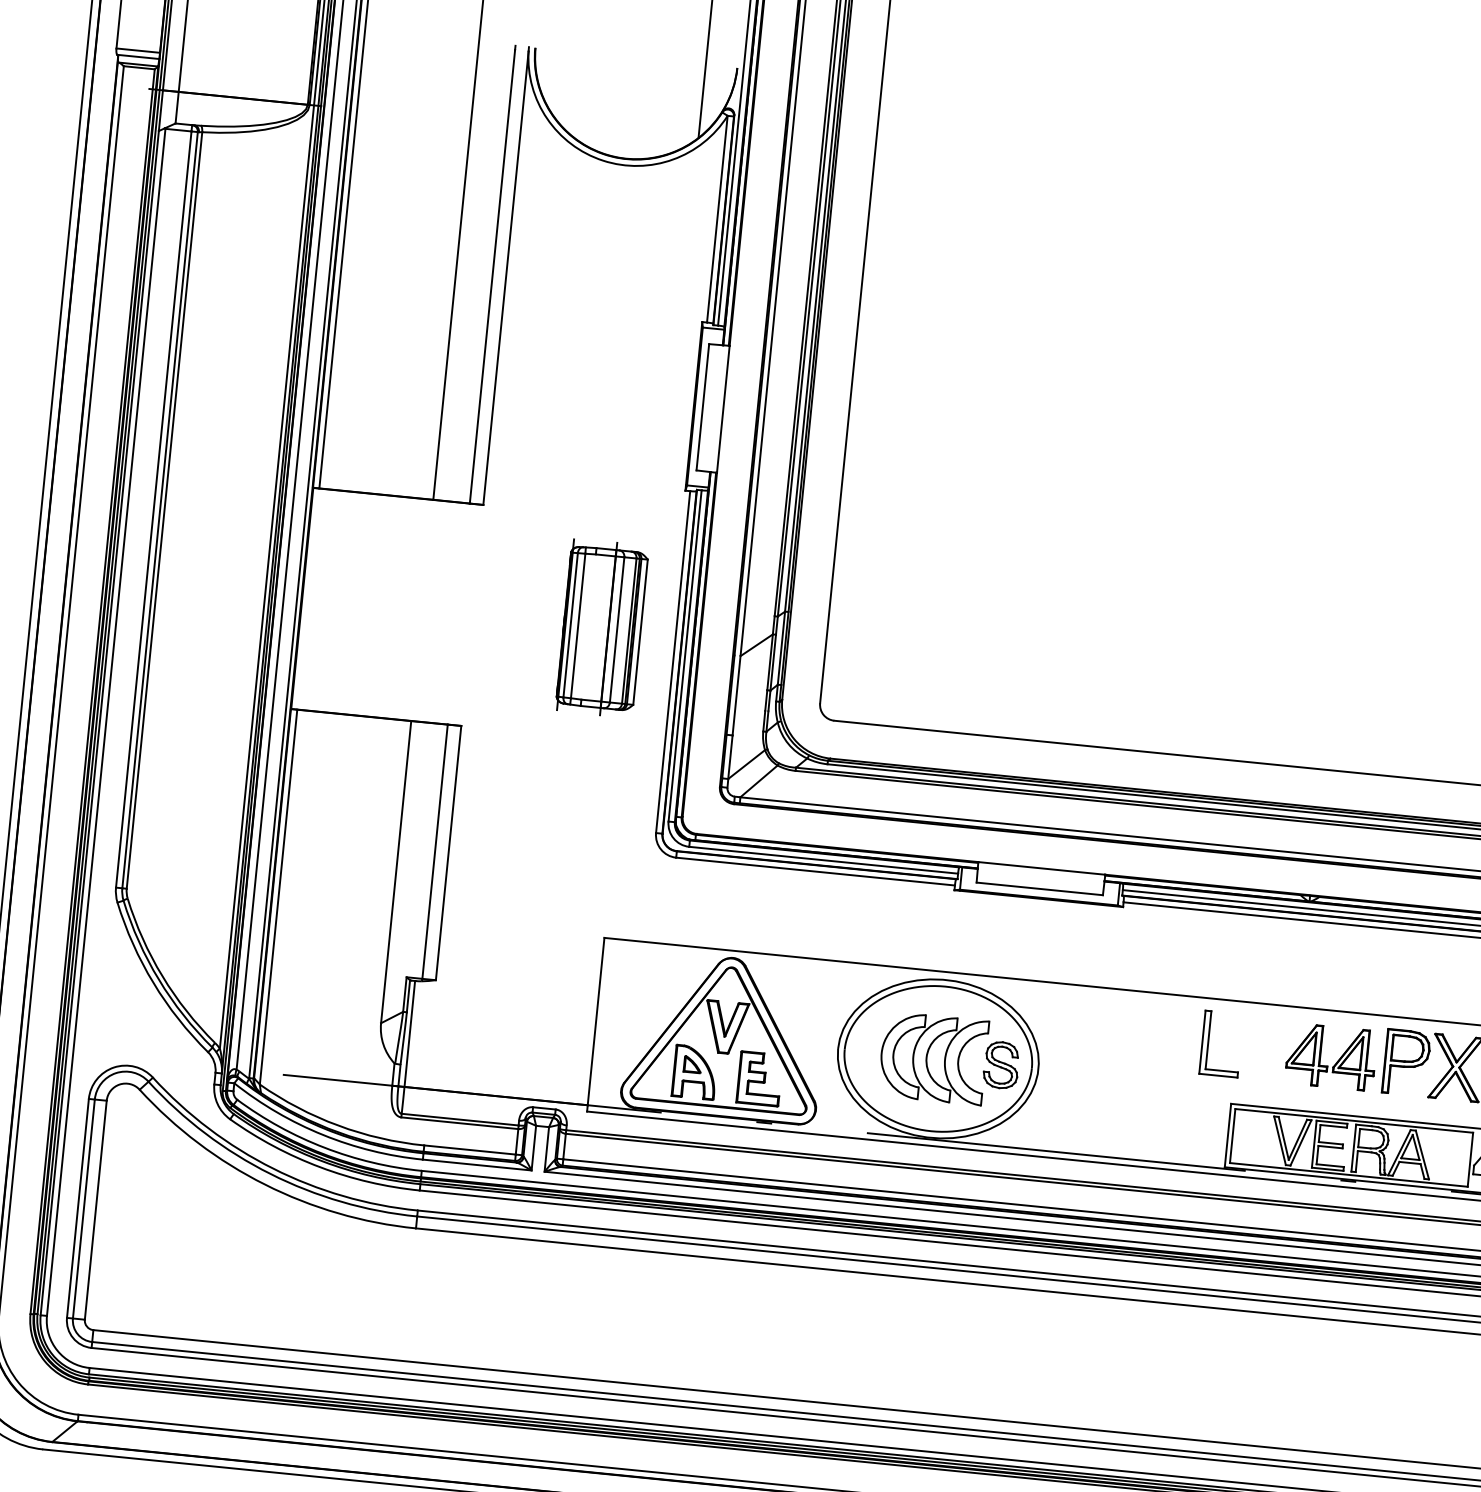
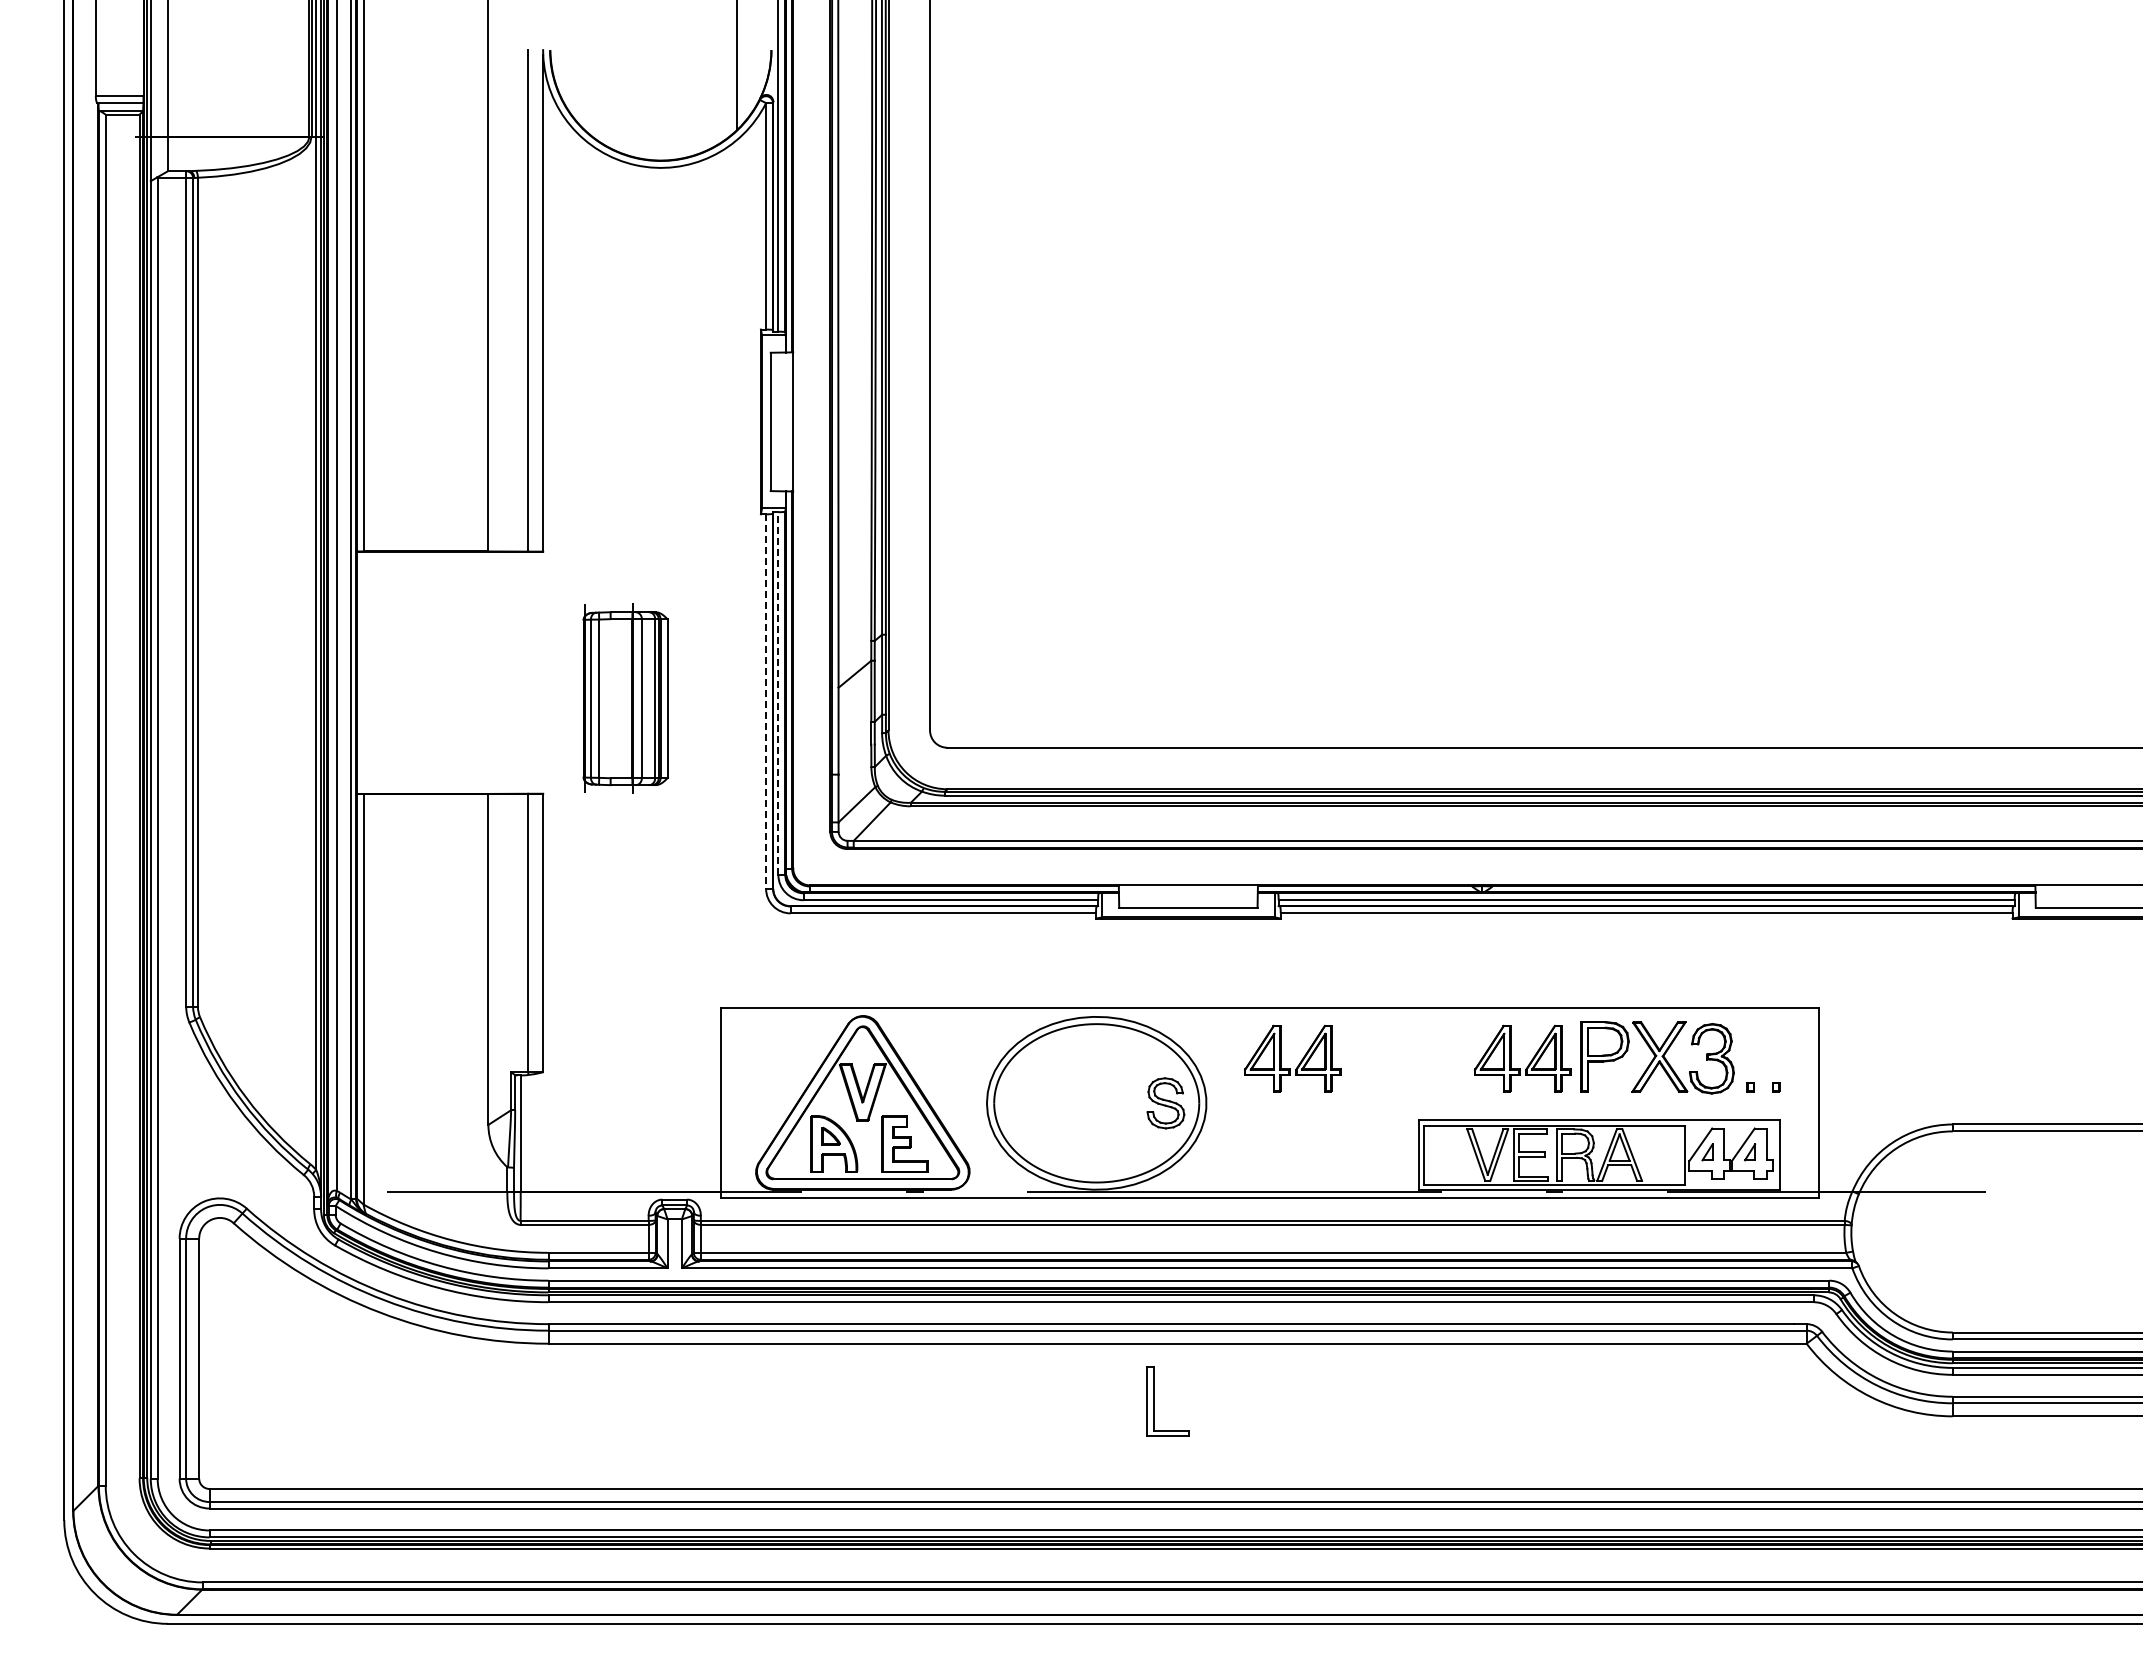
part: (602, 628) -> (625, 698), moved
line: (685, 655) -> (778, 693), solid -> dashed
line: (673, 662) -> (766, 702), solid -> dashed
part: (1127, 1040) -> (1299, 1062), added
part: (1208, 1042) -> (1154, 1401), moved
part: (932, 1058) -> (1090, 1103), removed

